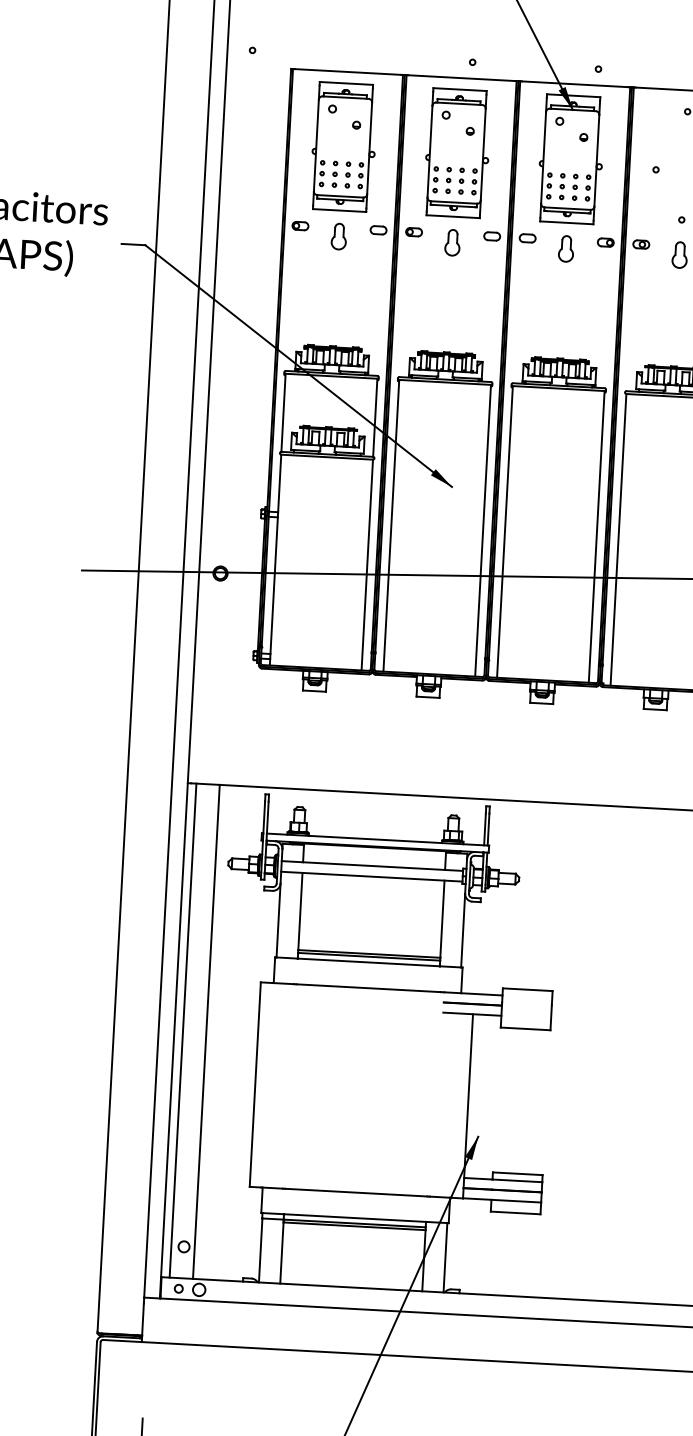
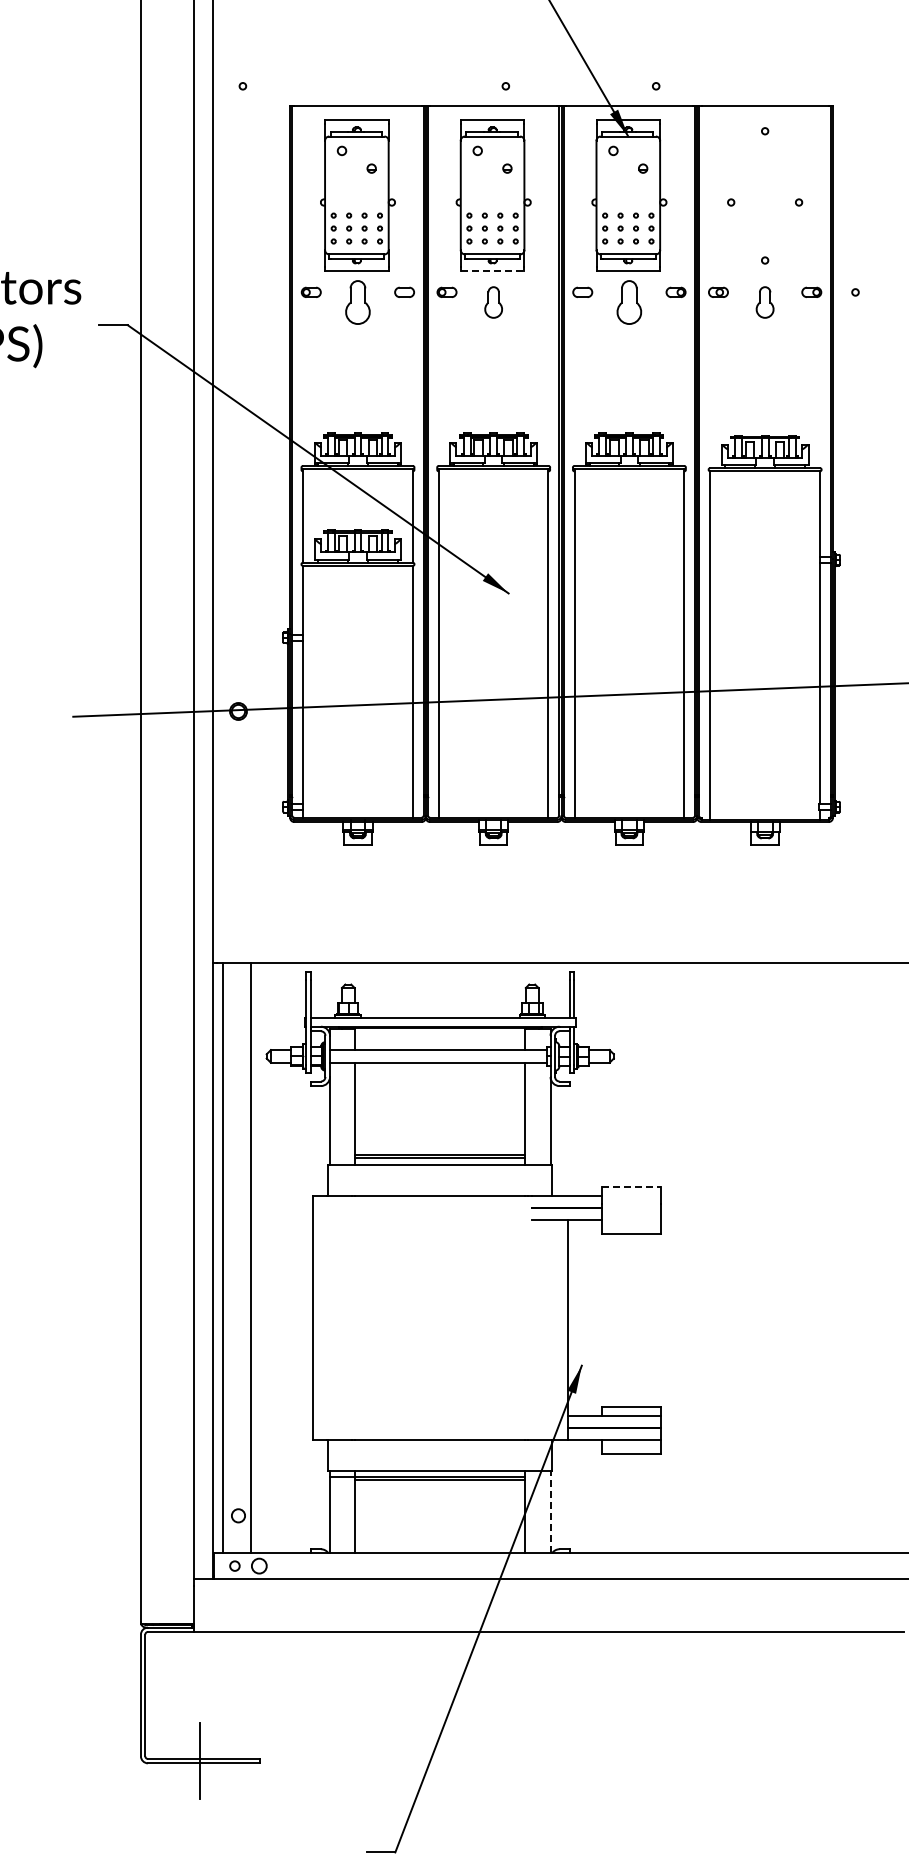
line: (453, 216) -> (492, 271), solid -> dashed
part: (491, 235) -> (539, 291), removed
part: (338, 236) -> (357, 302), size x1.4
part: (566, 248) -> (629, 302), size x1.4
line: (527, 989) -> (631, 1187), solid -> dashed
line: (445, 1257) -> (550, 1511), solid -> dashed

